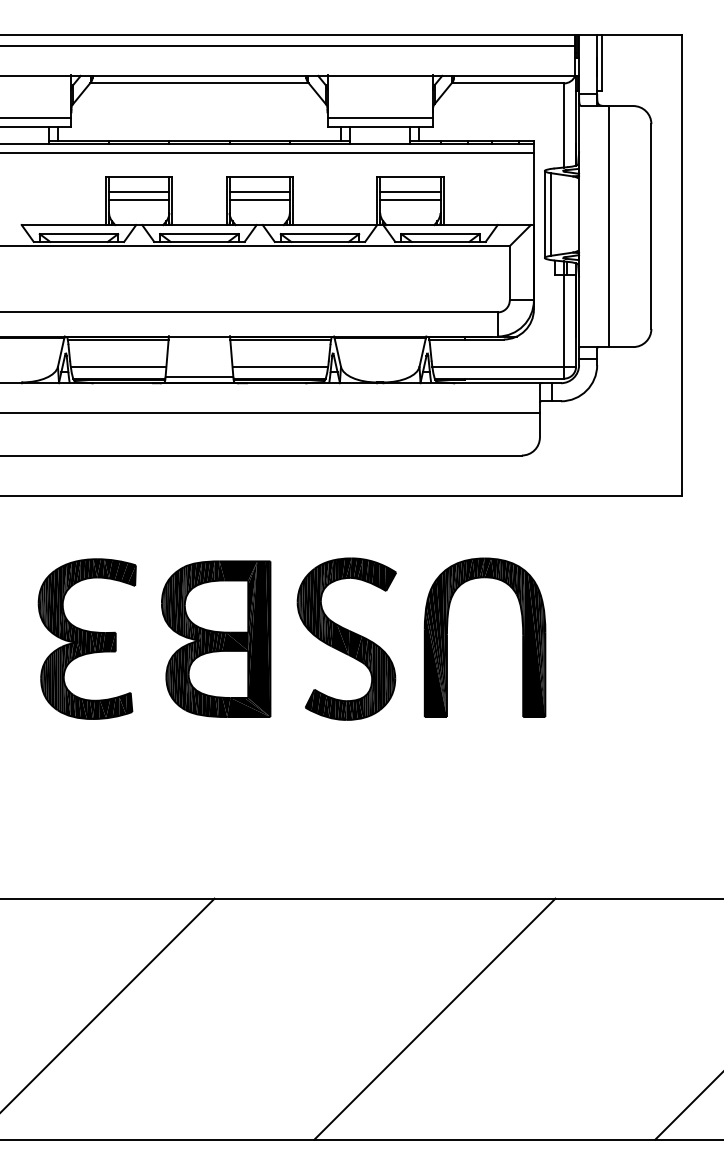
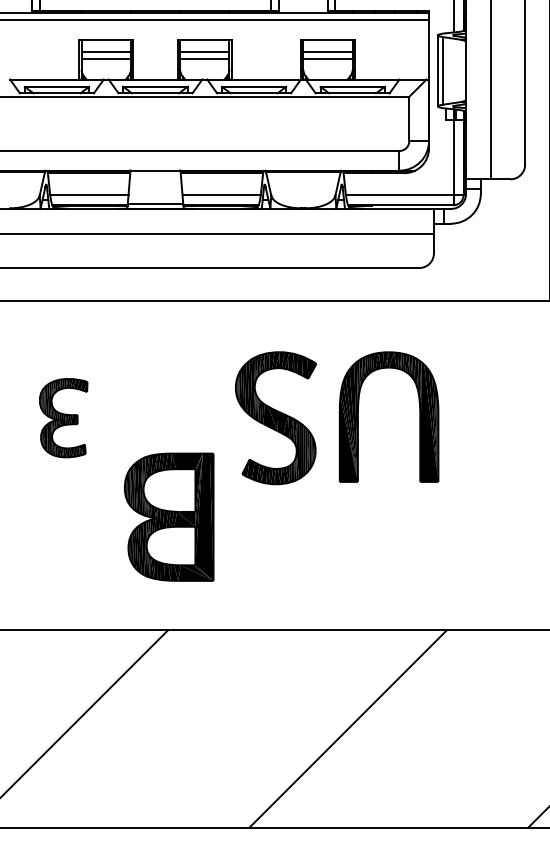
part: (86, 638) -> (63, 417), size x0.6
part: (216, 638) -> (169, 516), moved

